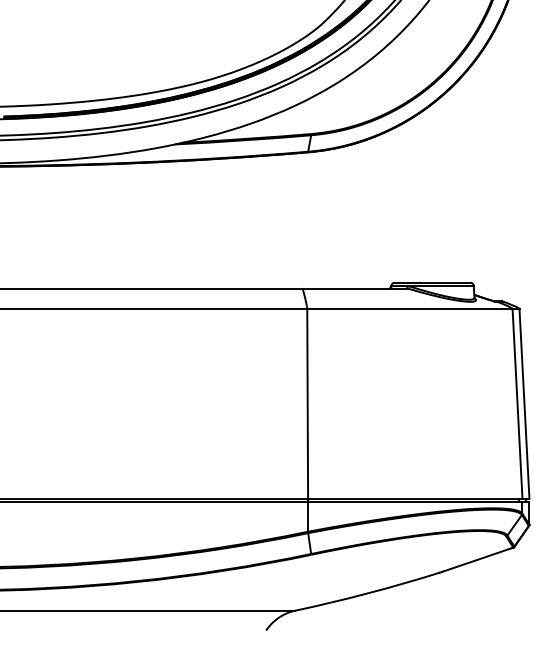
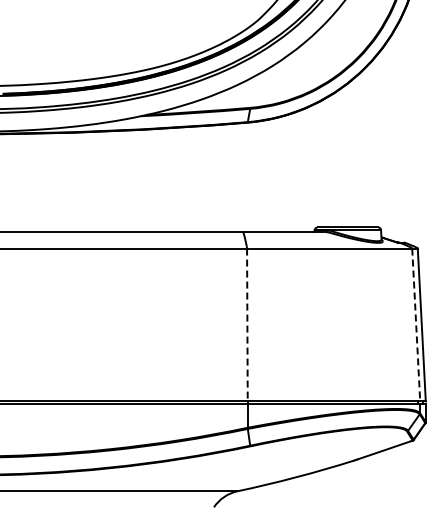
line: (307, 404) -> (247, 325), solid -> dashed
line: (517, 404) -> (416, 325), solid -> dashed

